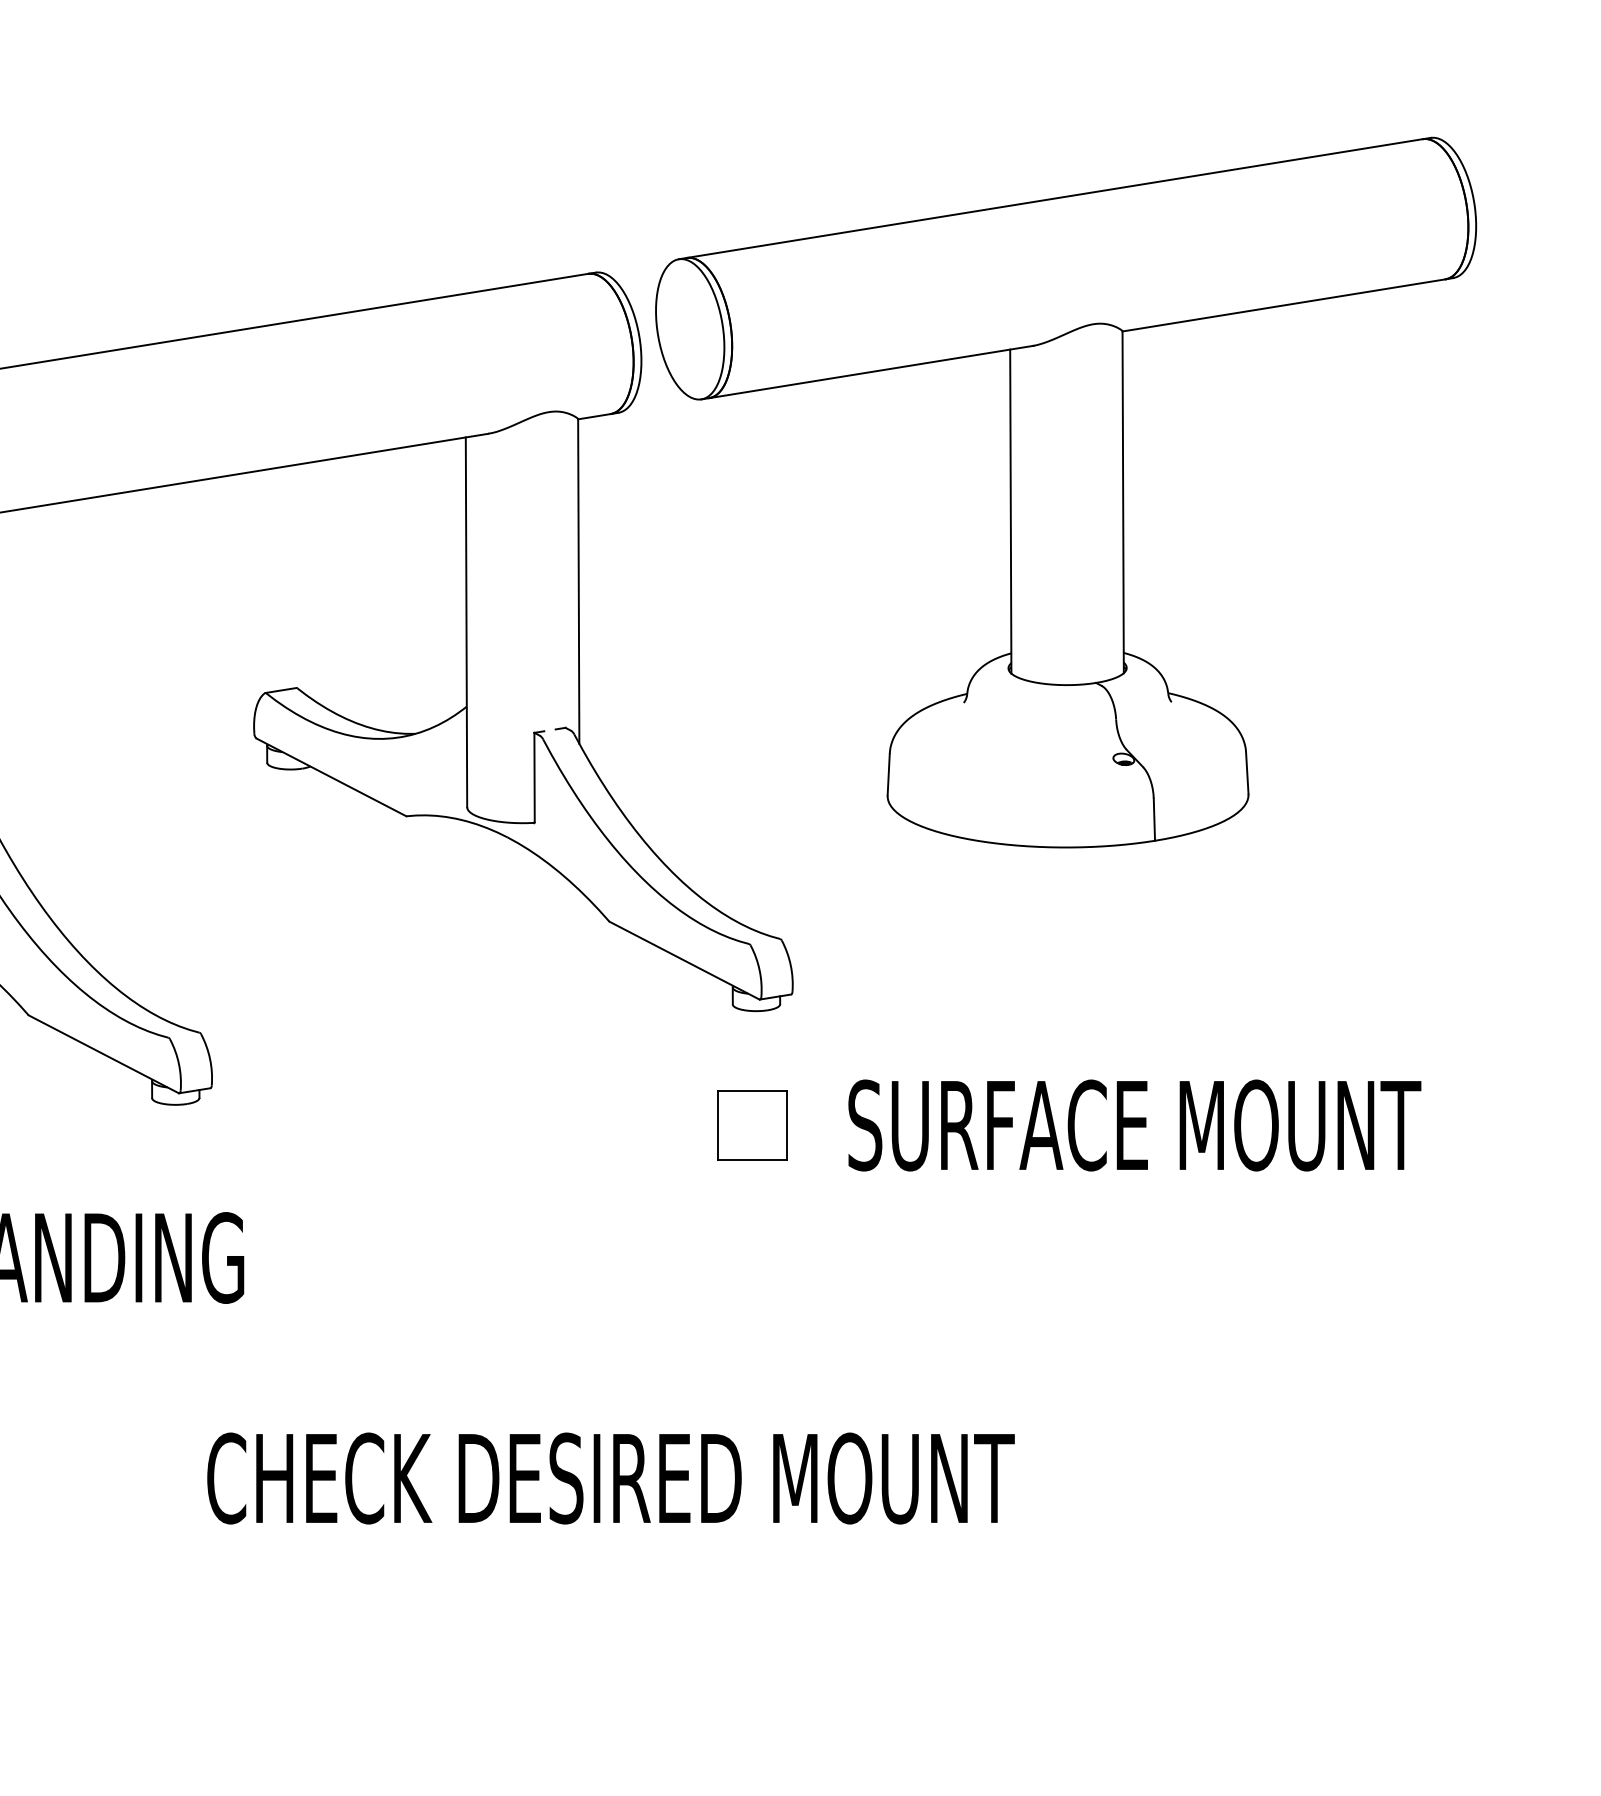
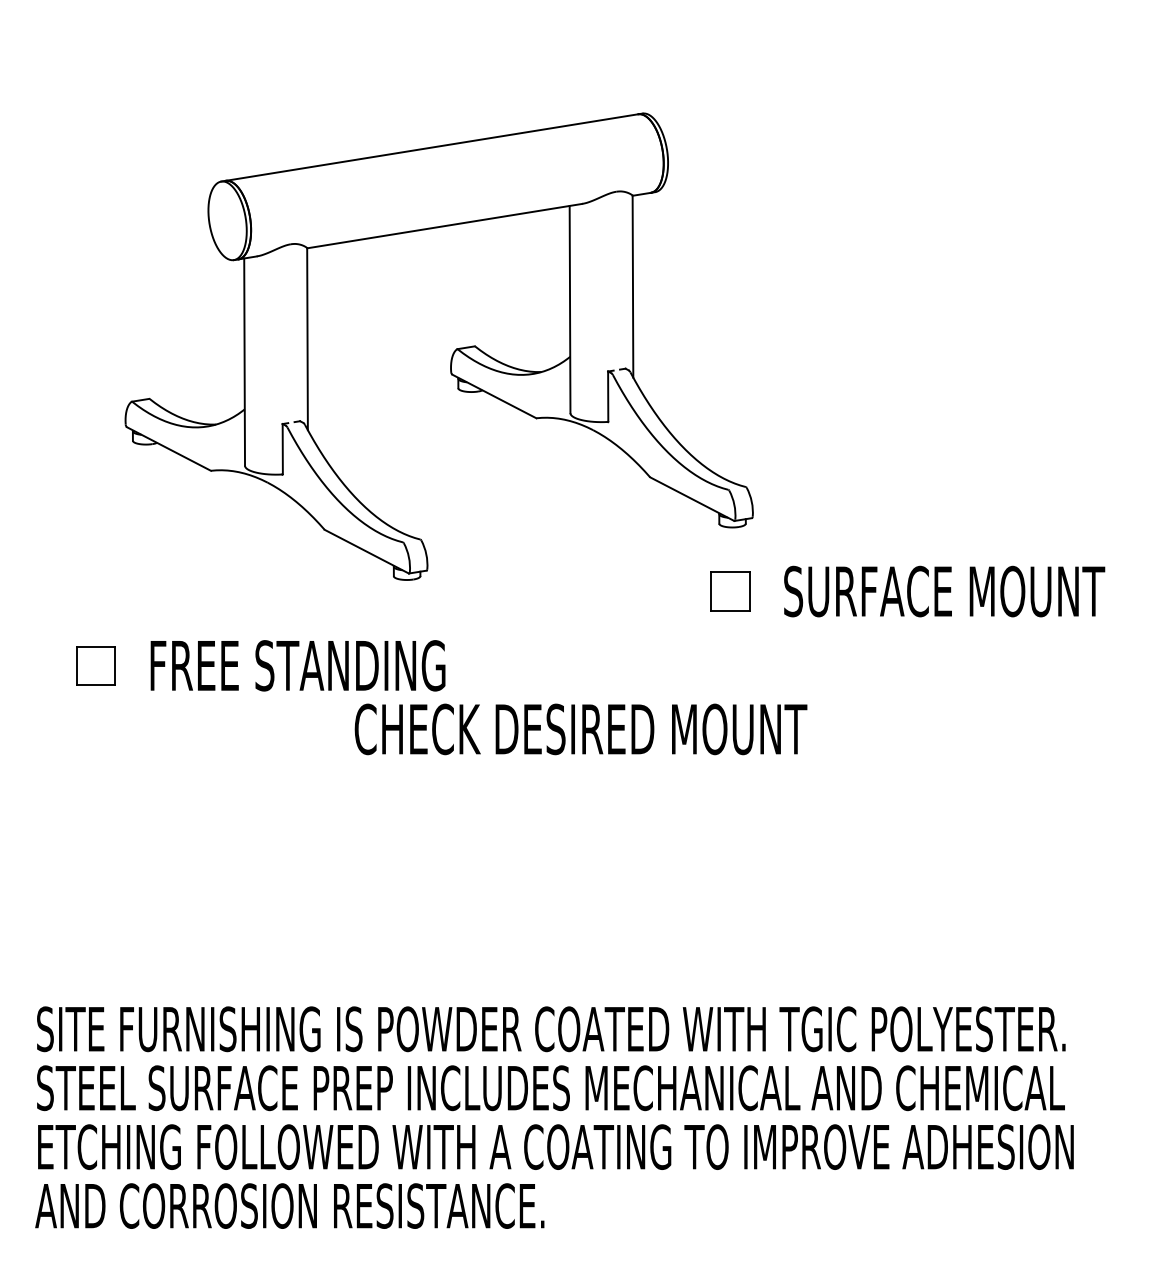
part: (1065, 491) -> (905, 236), removed
text: (610, 1478) -> (580, 729), moved

